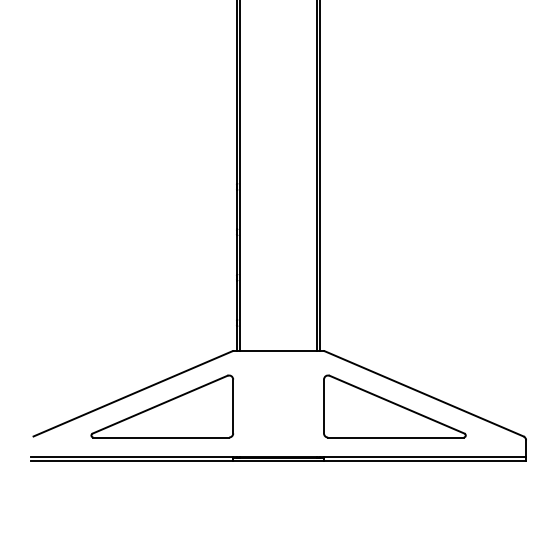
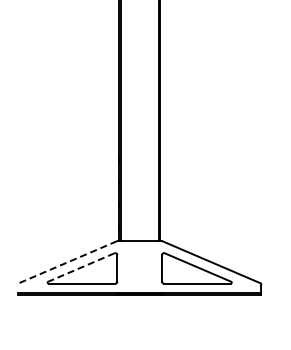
line: (131, 394) -> (67, 262), solid -> dashed
line: (158, 404) -> (80, 267), solid -> dashed

